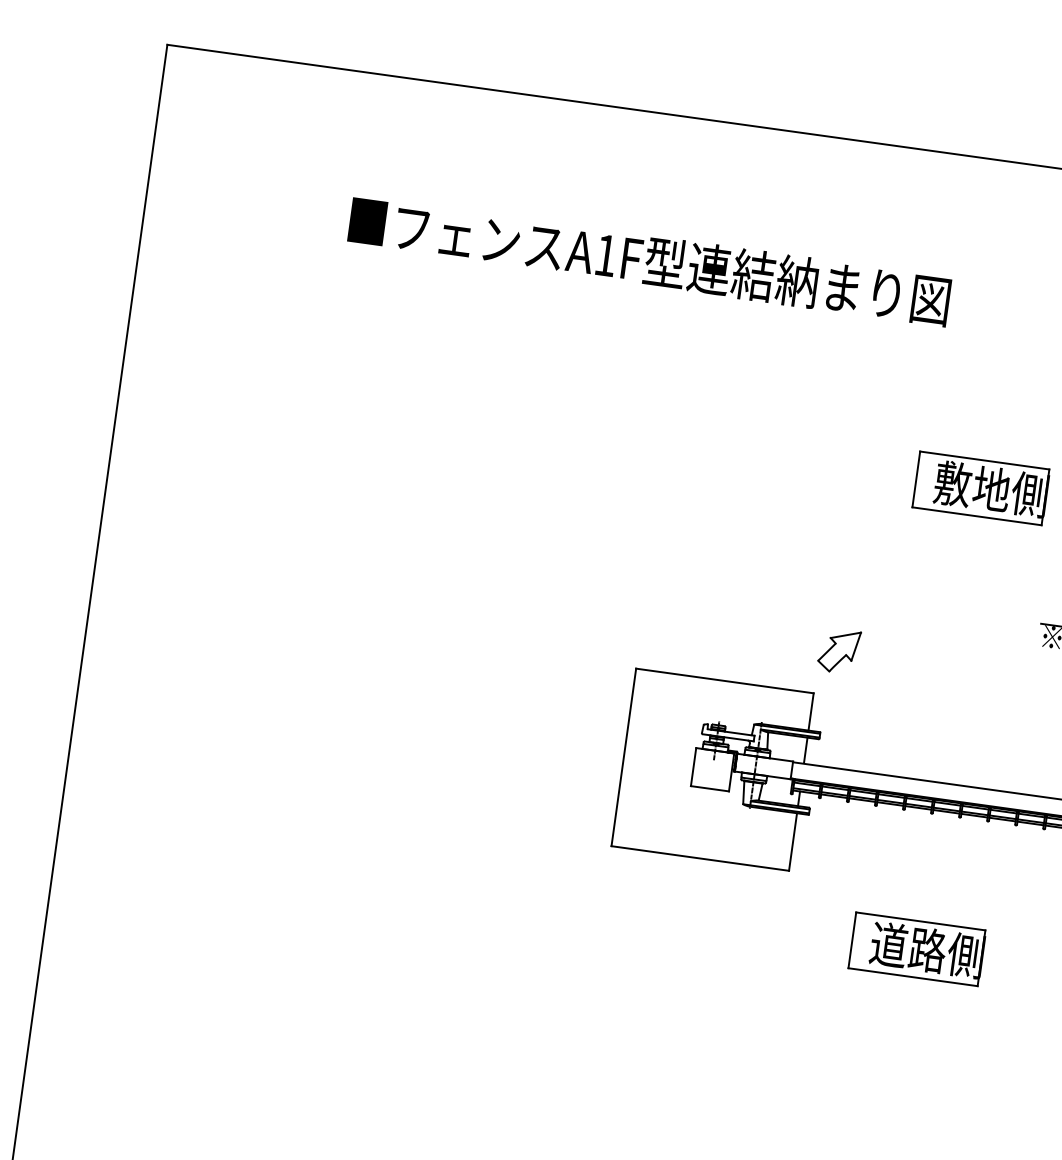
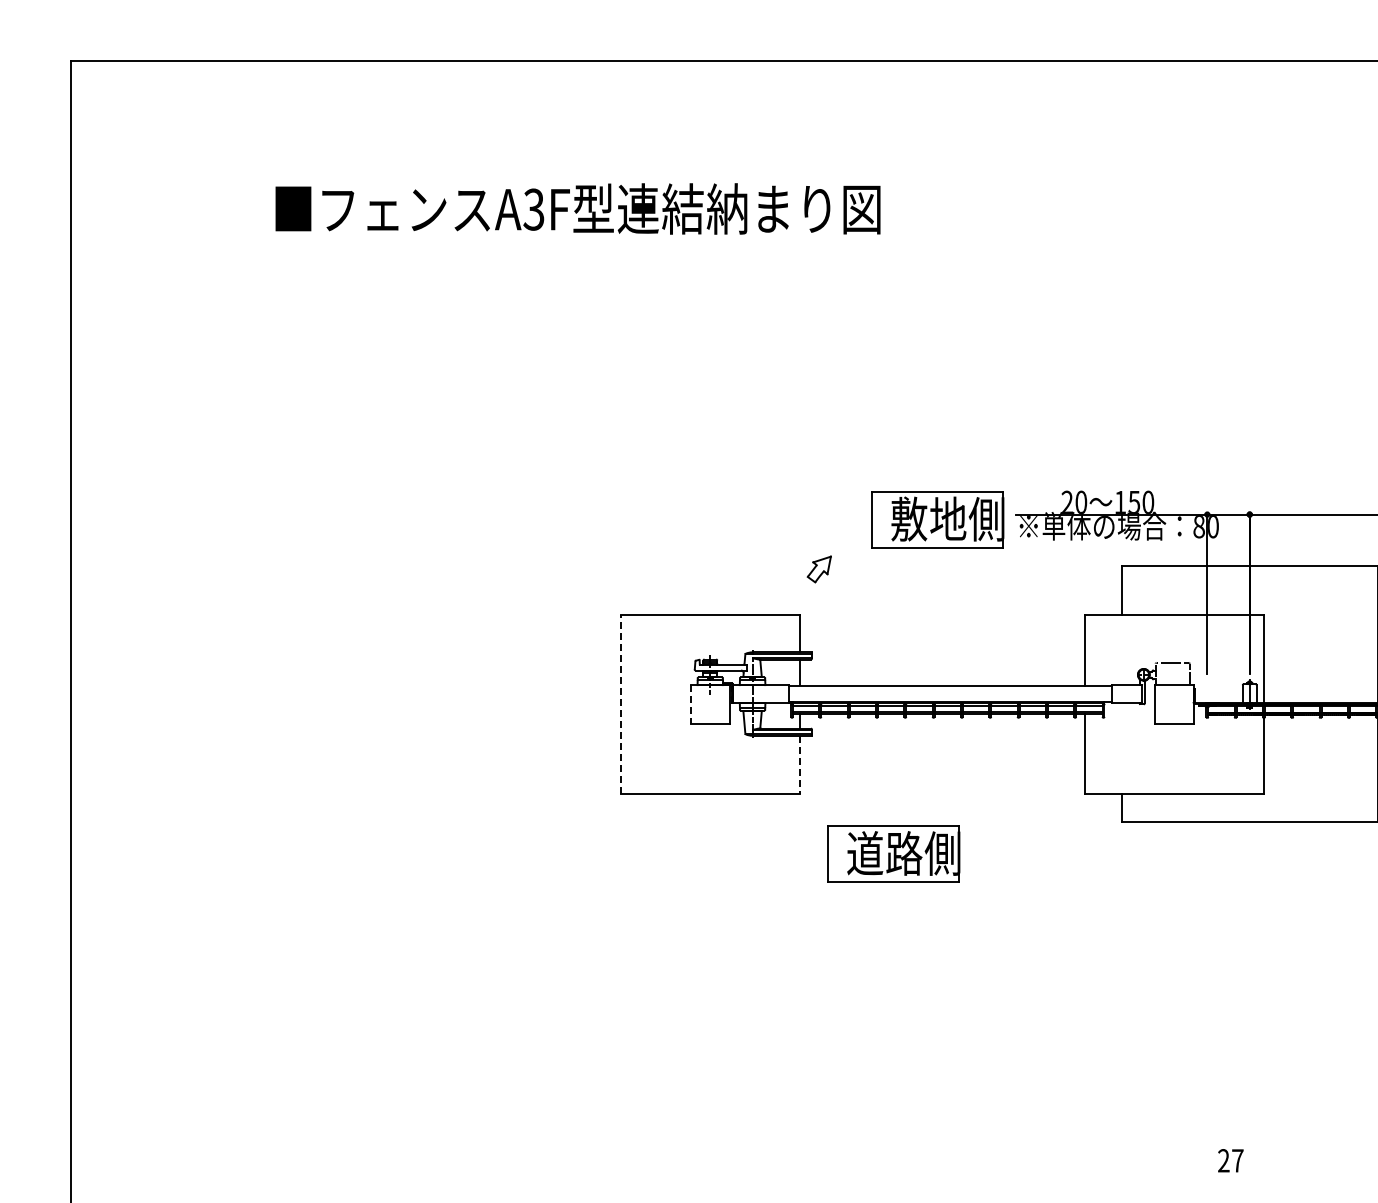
text: (605, 255) -> (533, 209), A1F -> A3F
part: (980, 488) -> (937, 519), moved
part: (839, 651) -> (819, 569), size x0.6
line: (623, 757) -> (620, 704), solid -> dashed
line: (693, 767) -> (691, 704), solid -> dashed
line: (792, 842) -> (799, 765), solid -> dashed
part: (917, 948) -> (893, 853), moved

